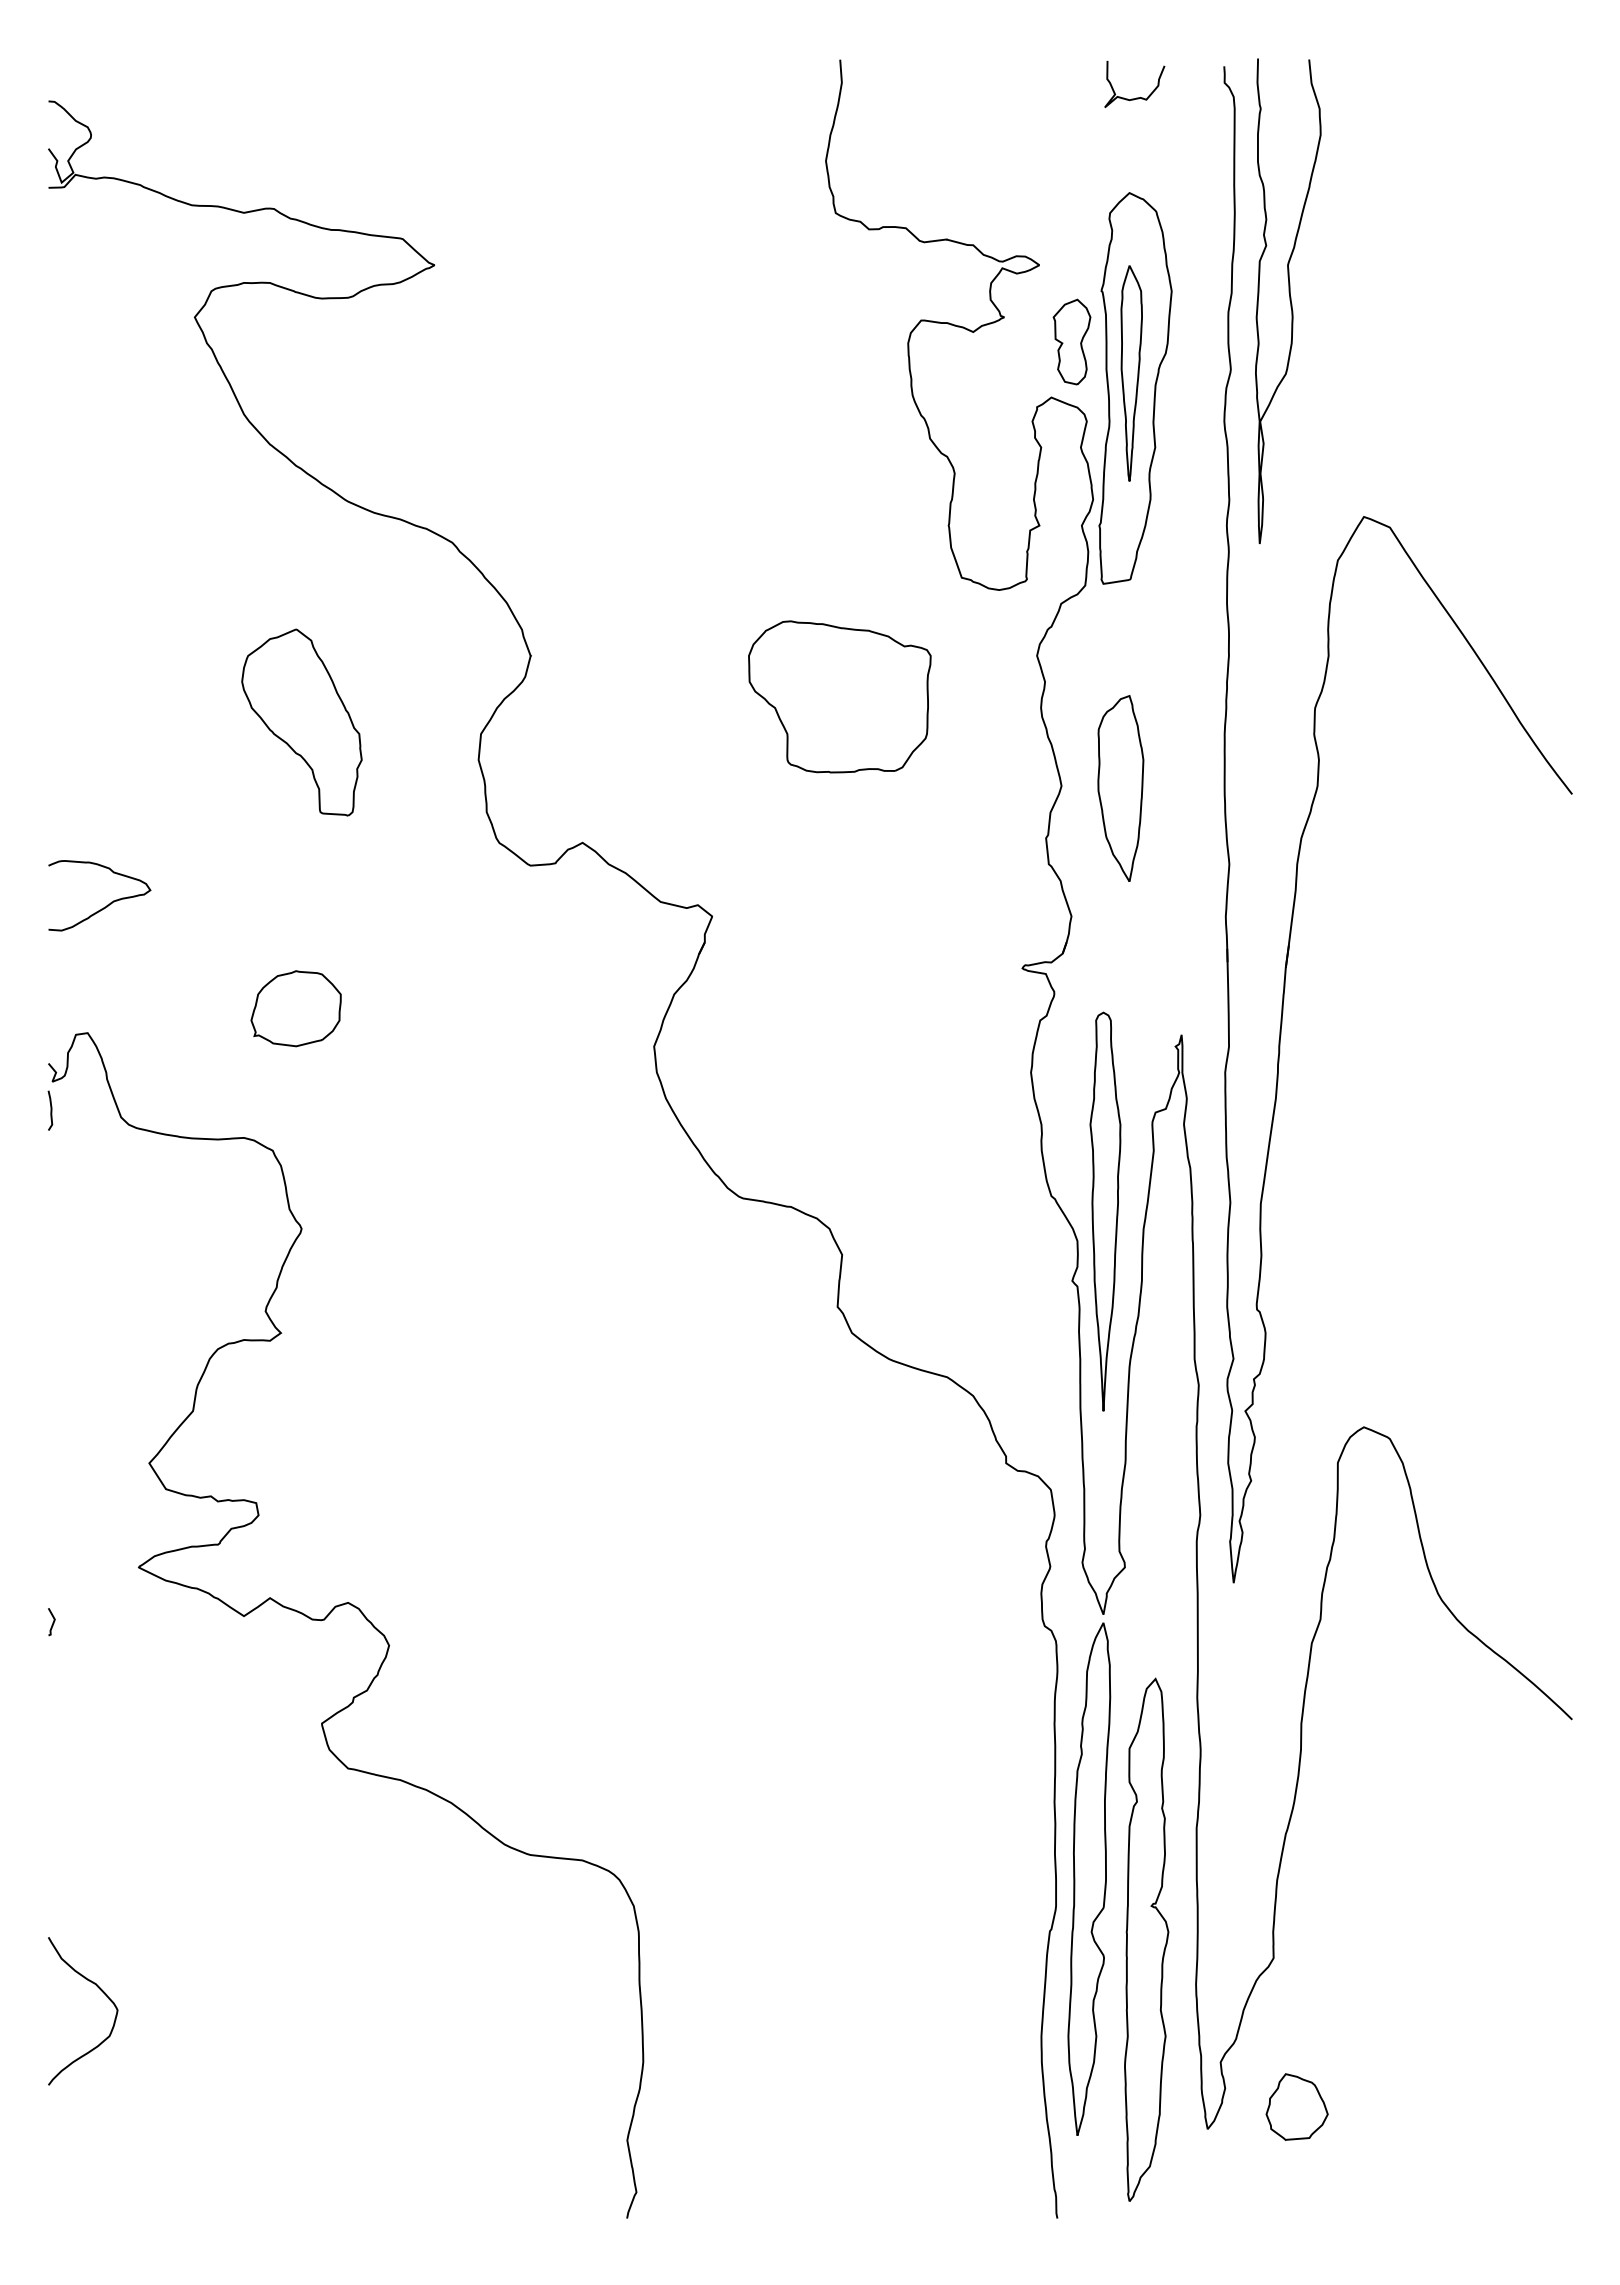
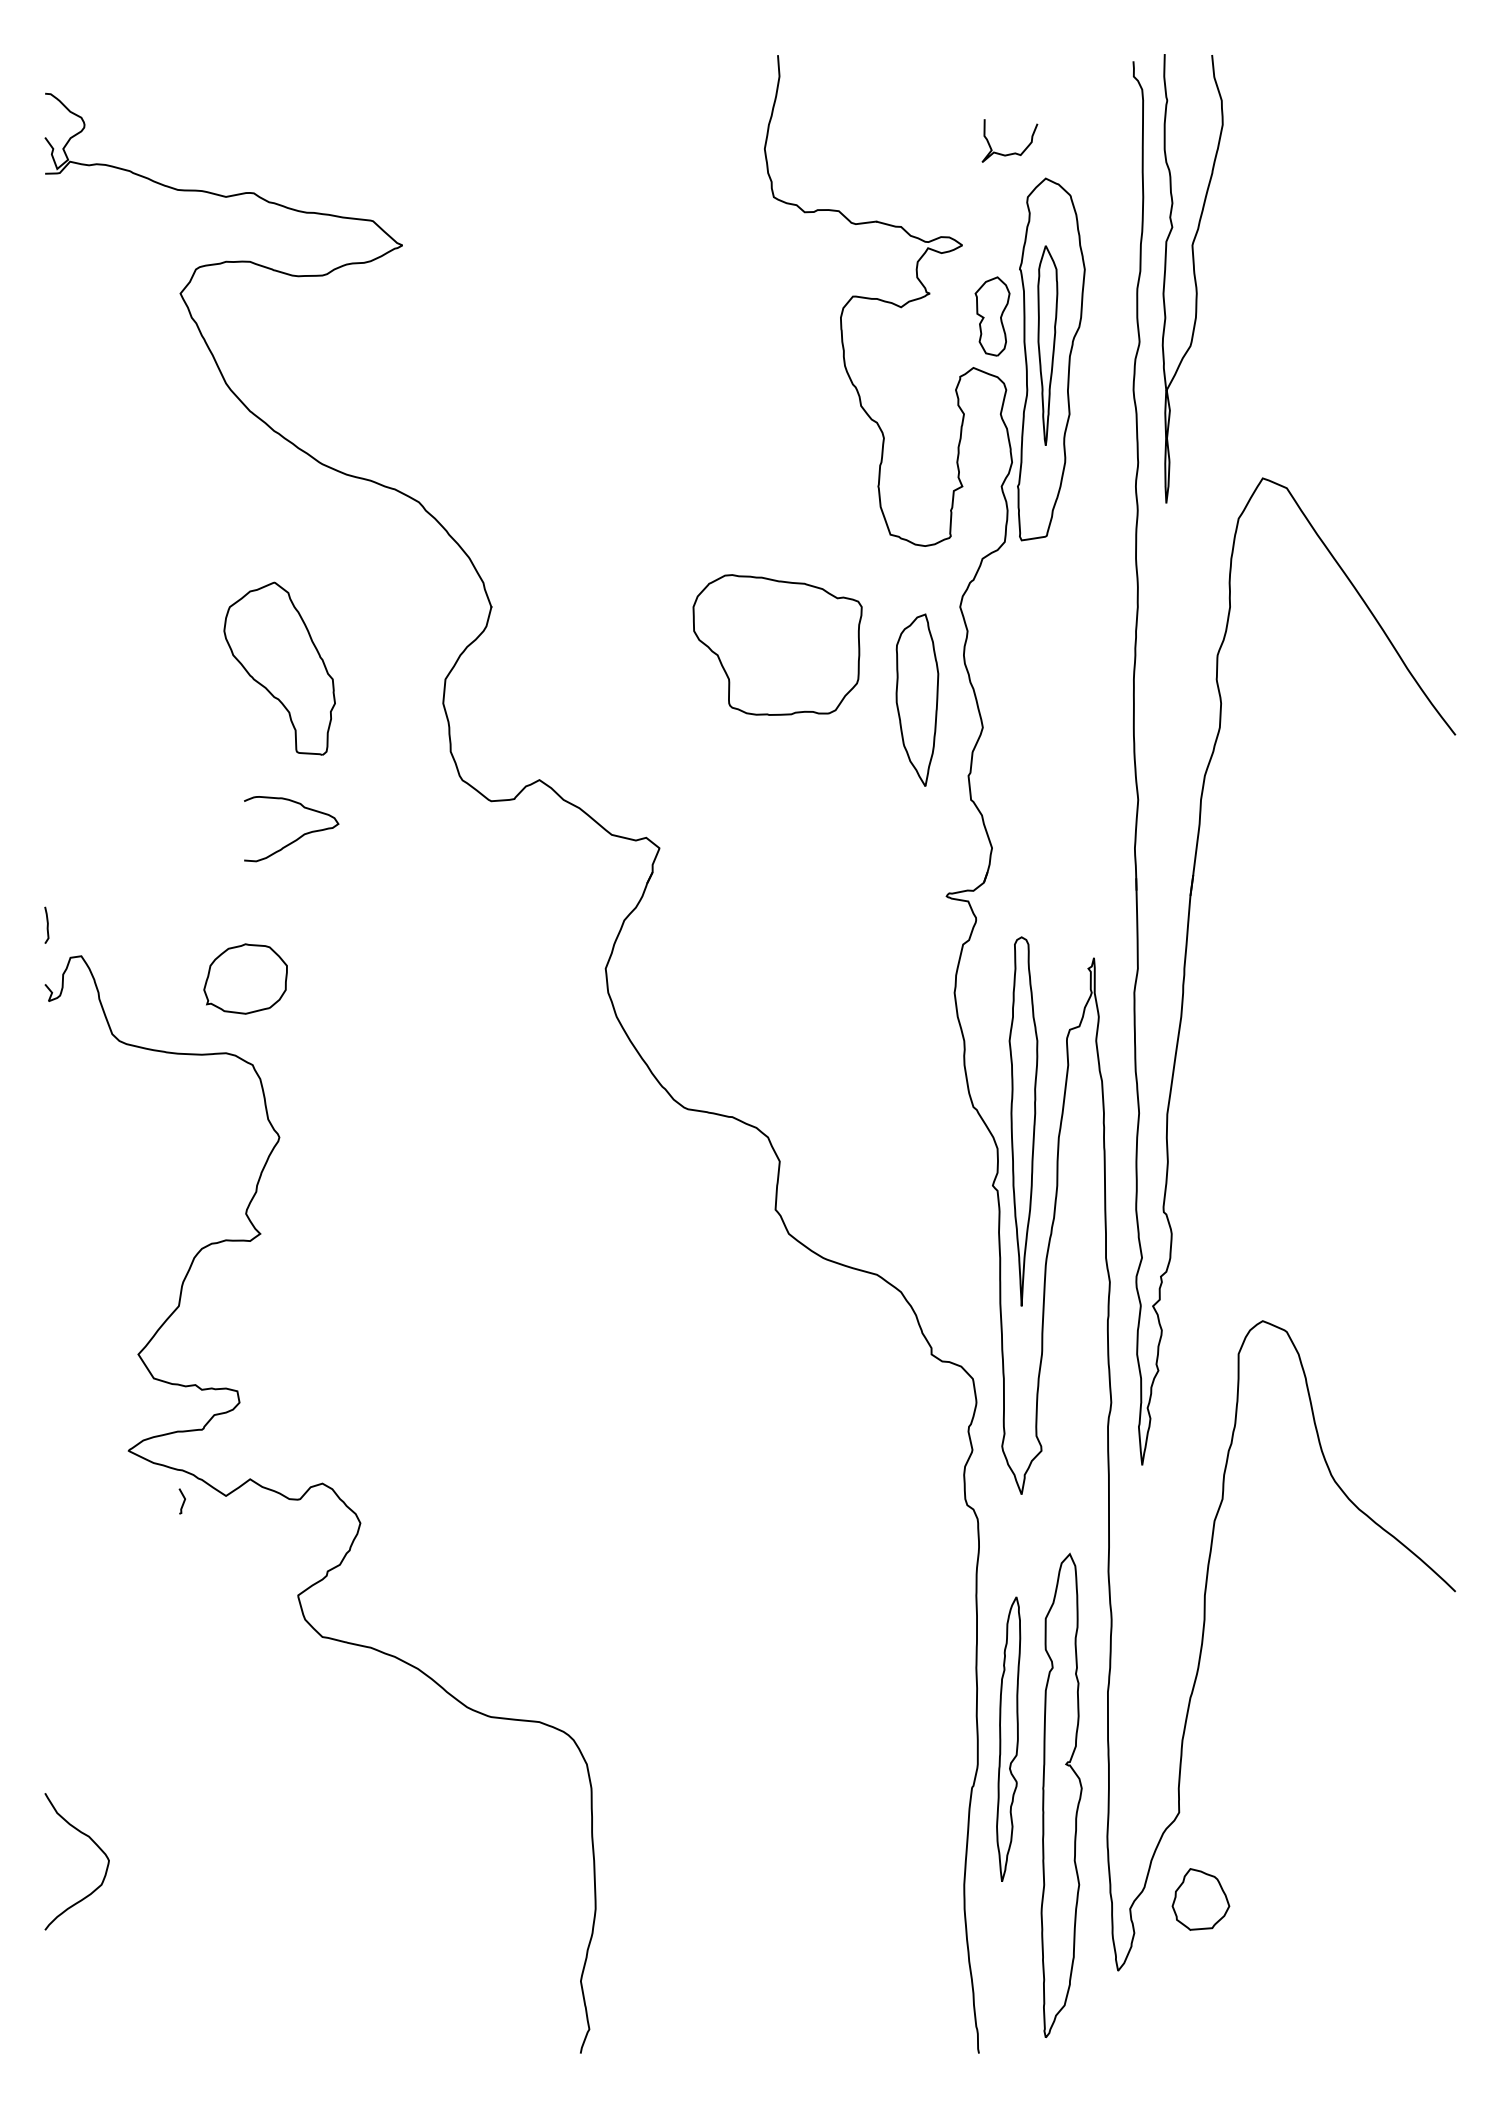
curve: (1136, 97) -> (1011, 153), moved
part: (1120, 788) -> (917, 700), moved
curve: (107, 904) -> (298, 837), moved
part: (295, 1008) -> (245, 978), moved
curve: (50, 1110) -> (46, 925), moved
line: (52, 1622) -> (183, 1501), moved
part: (1089, 1878) -> (1008, 1738), size x0.6
part: (1296, 2106) -> (1200, 1898), moved

